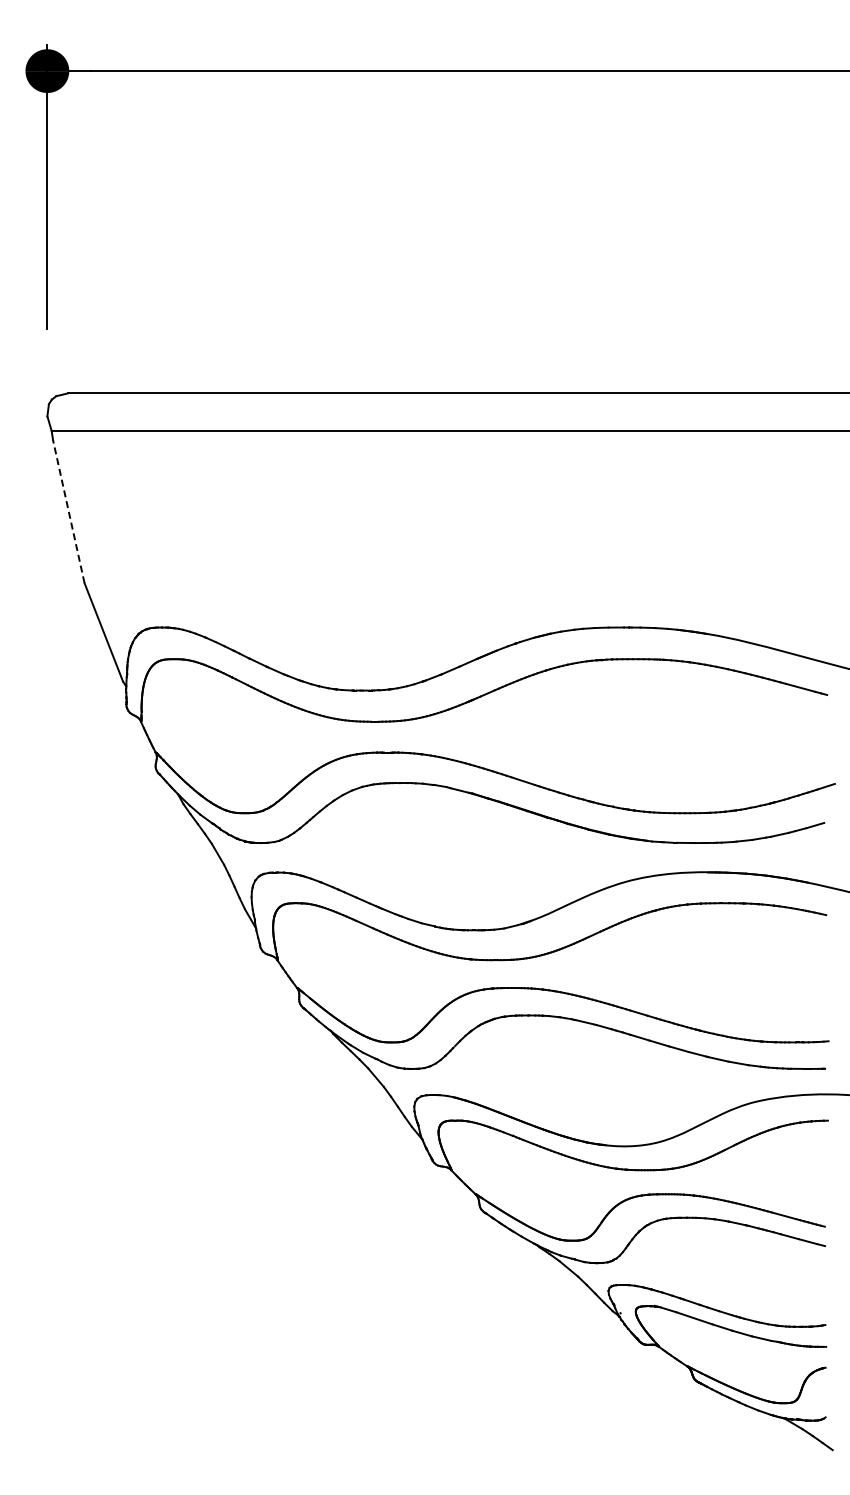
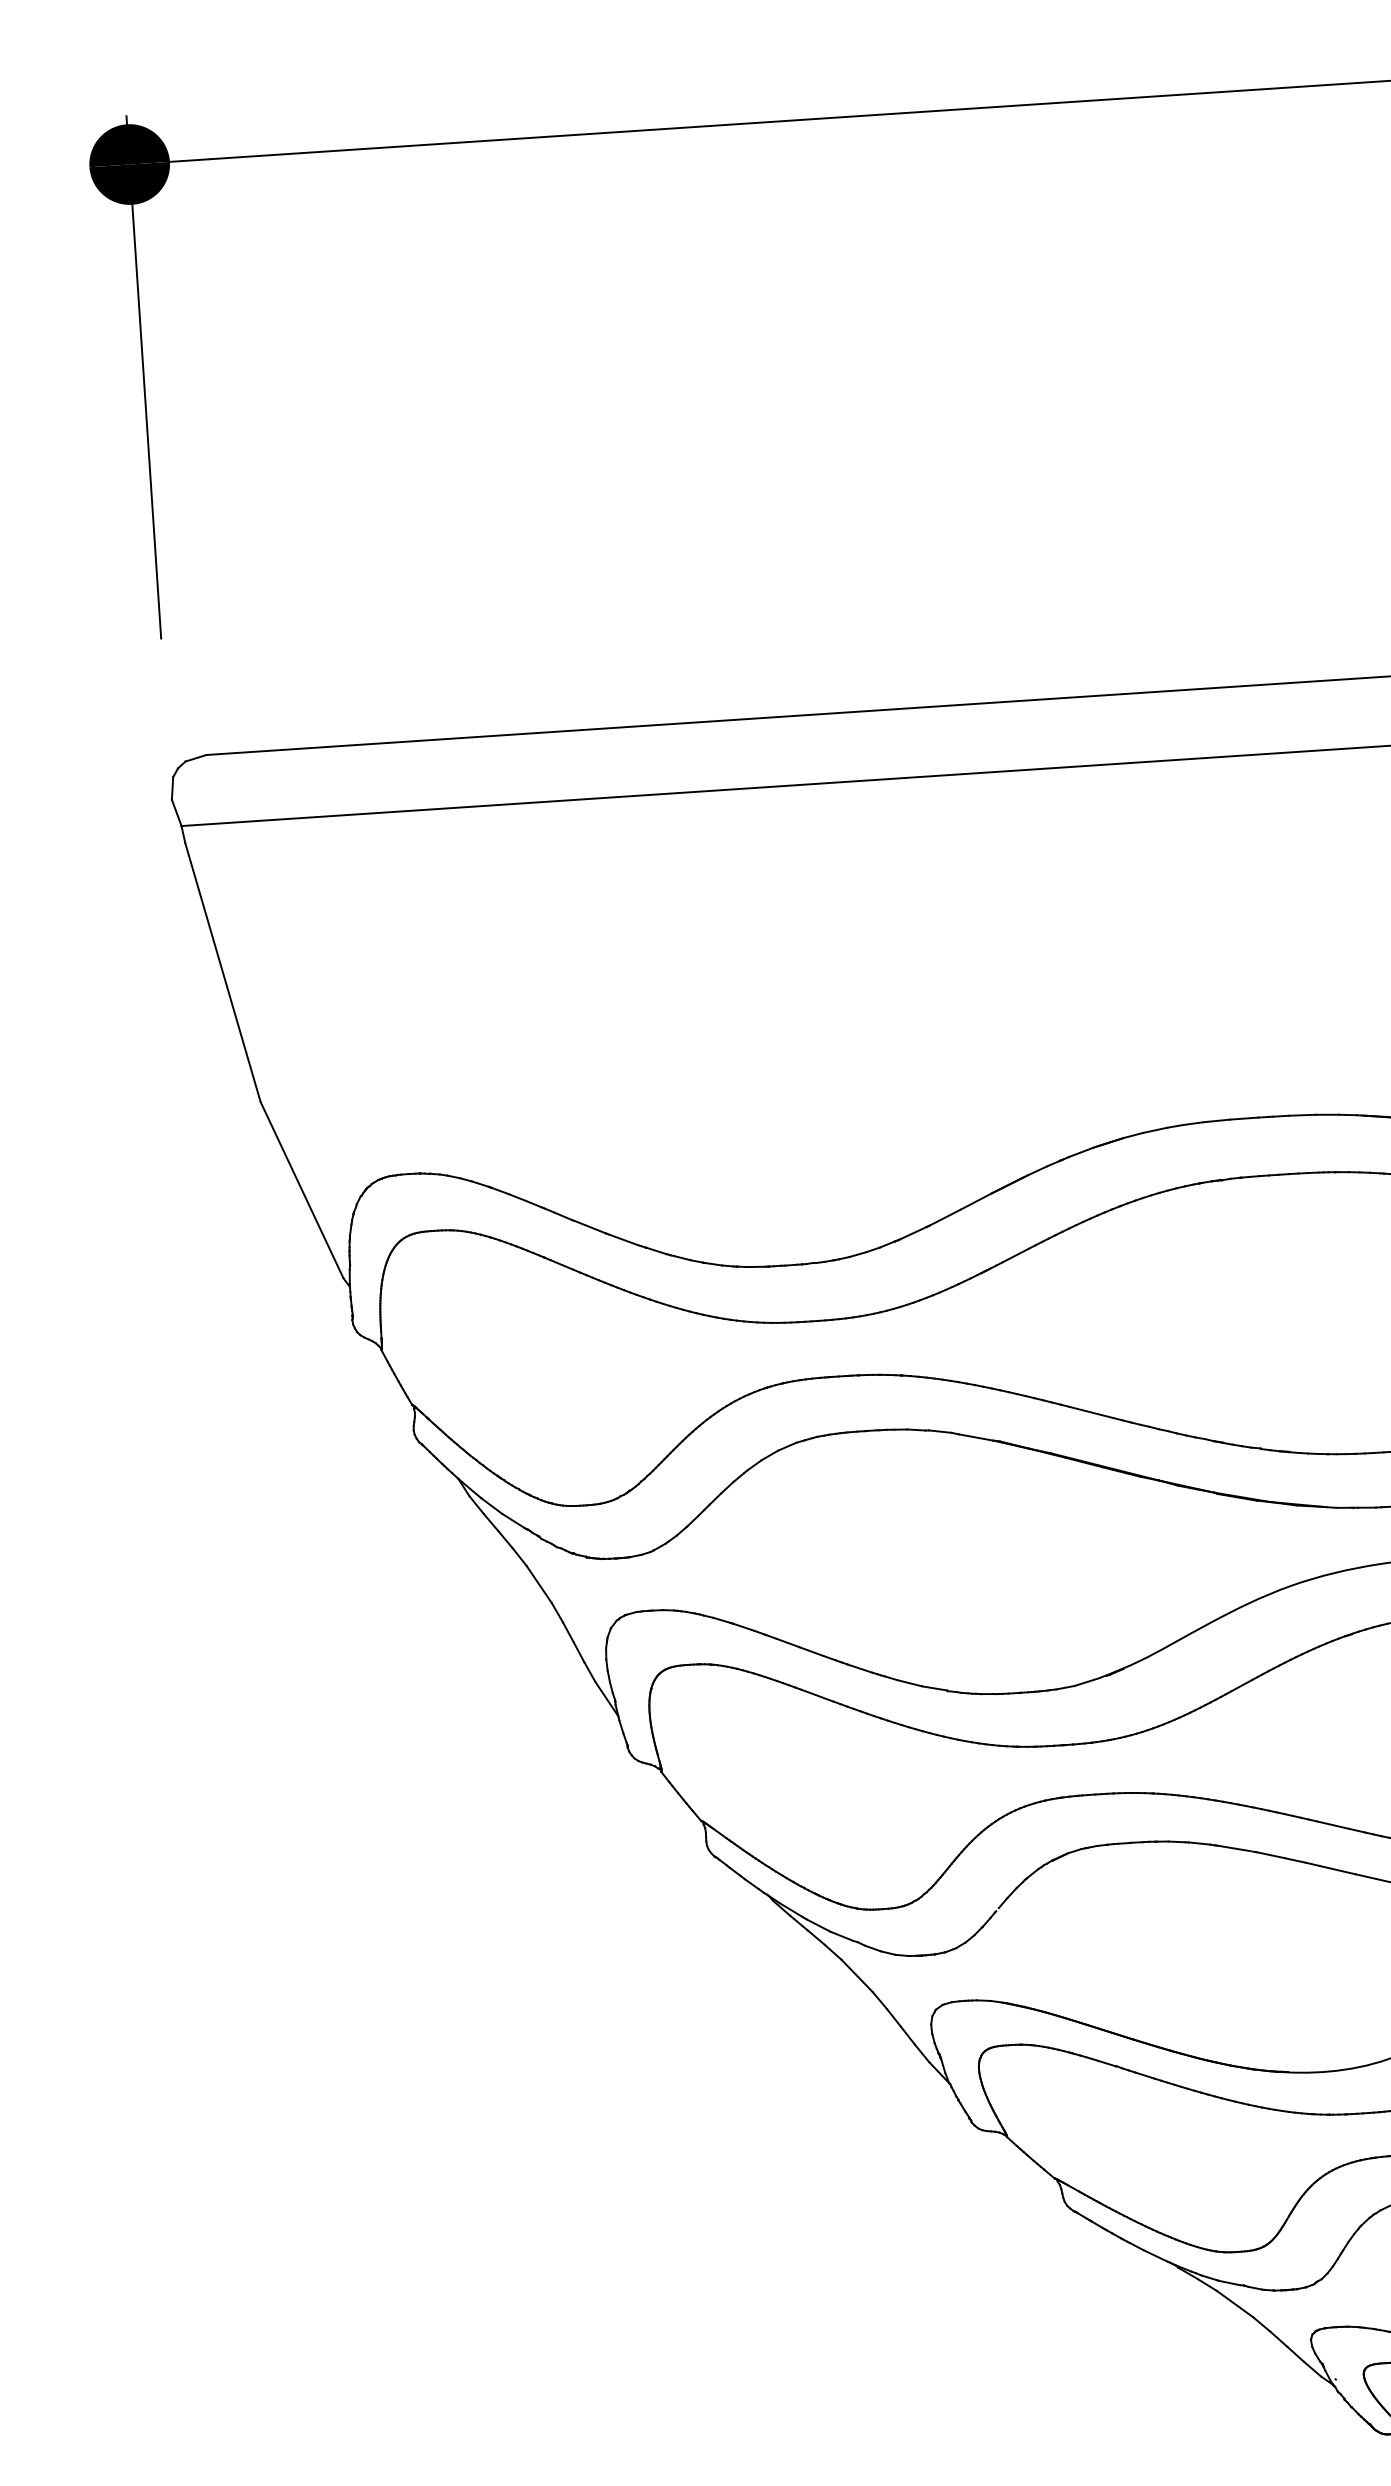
line: (68, 511) -> (222, 972), dashed -> solid

